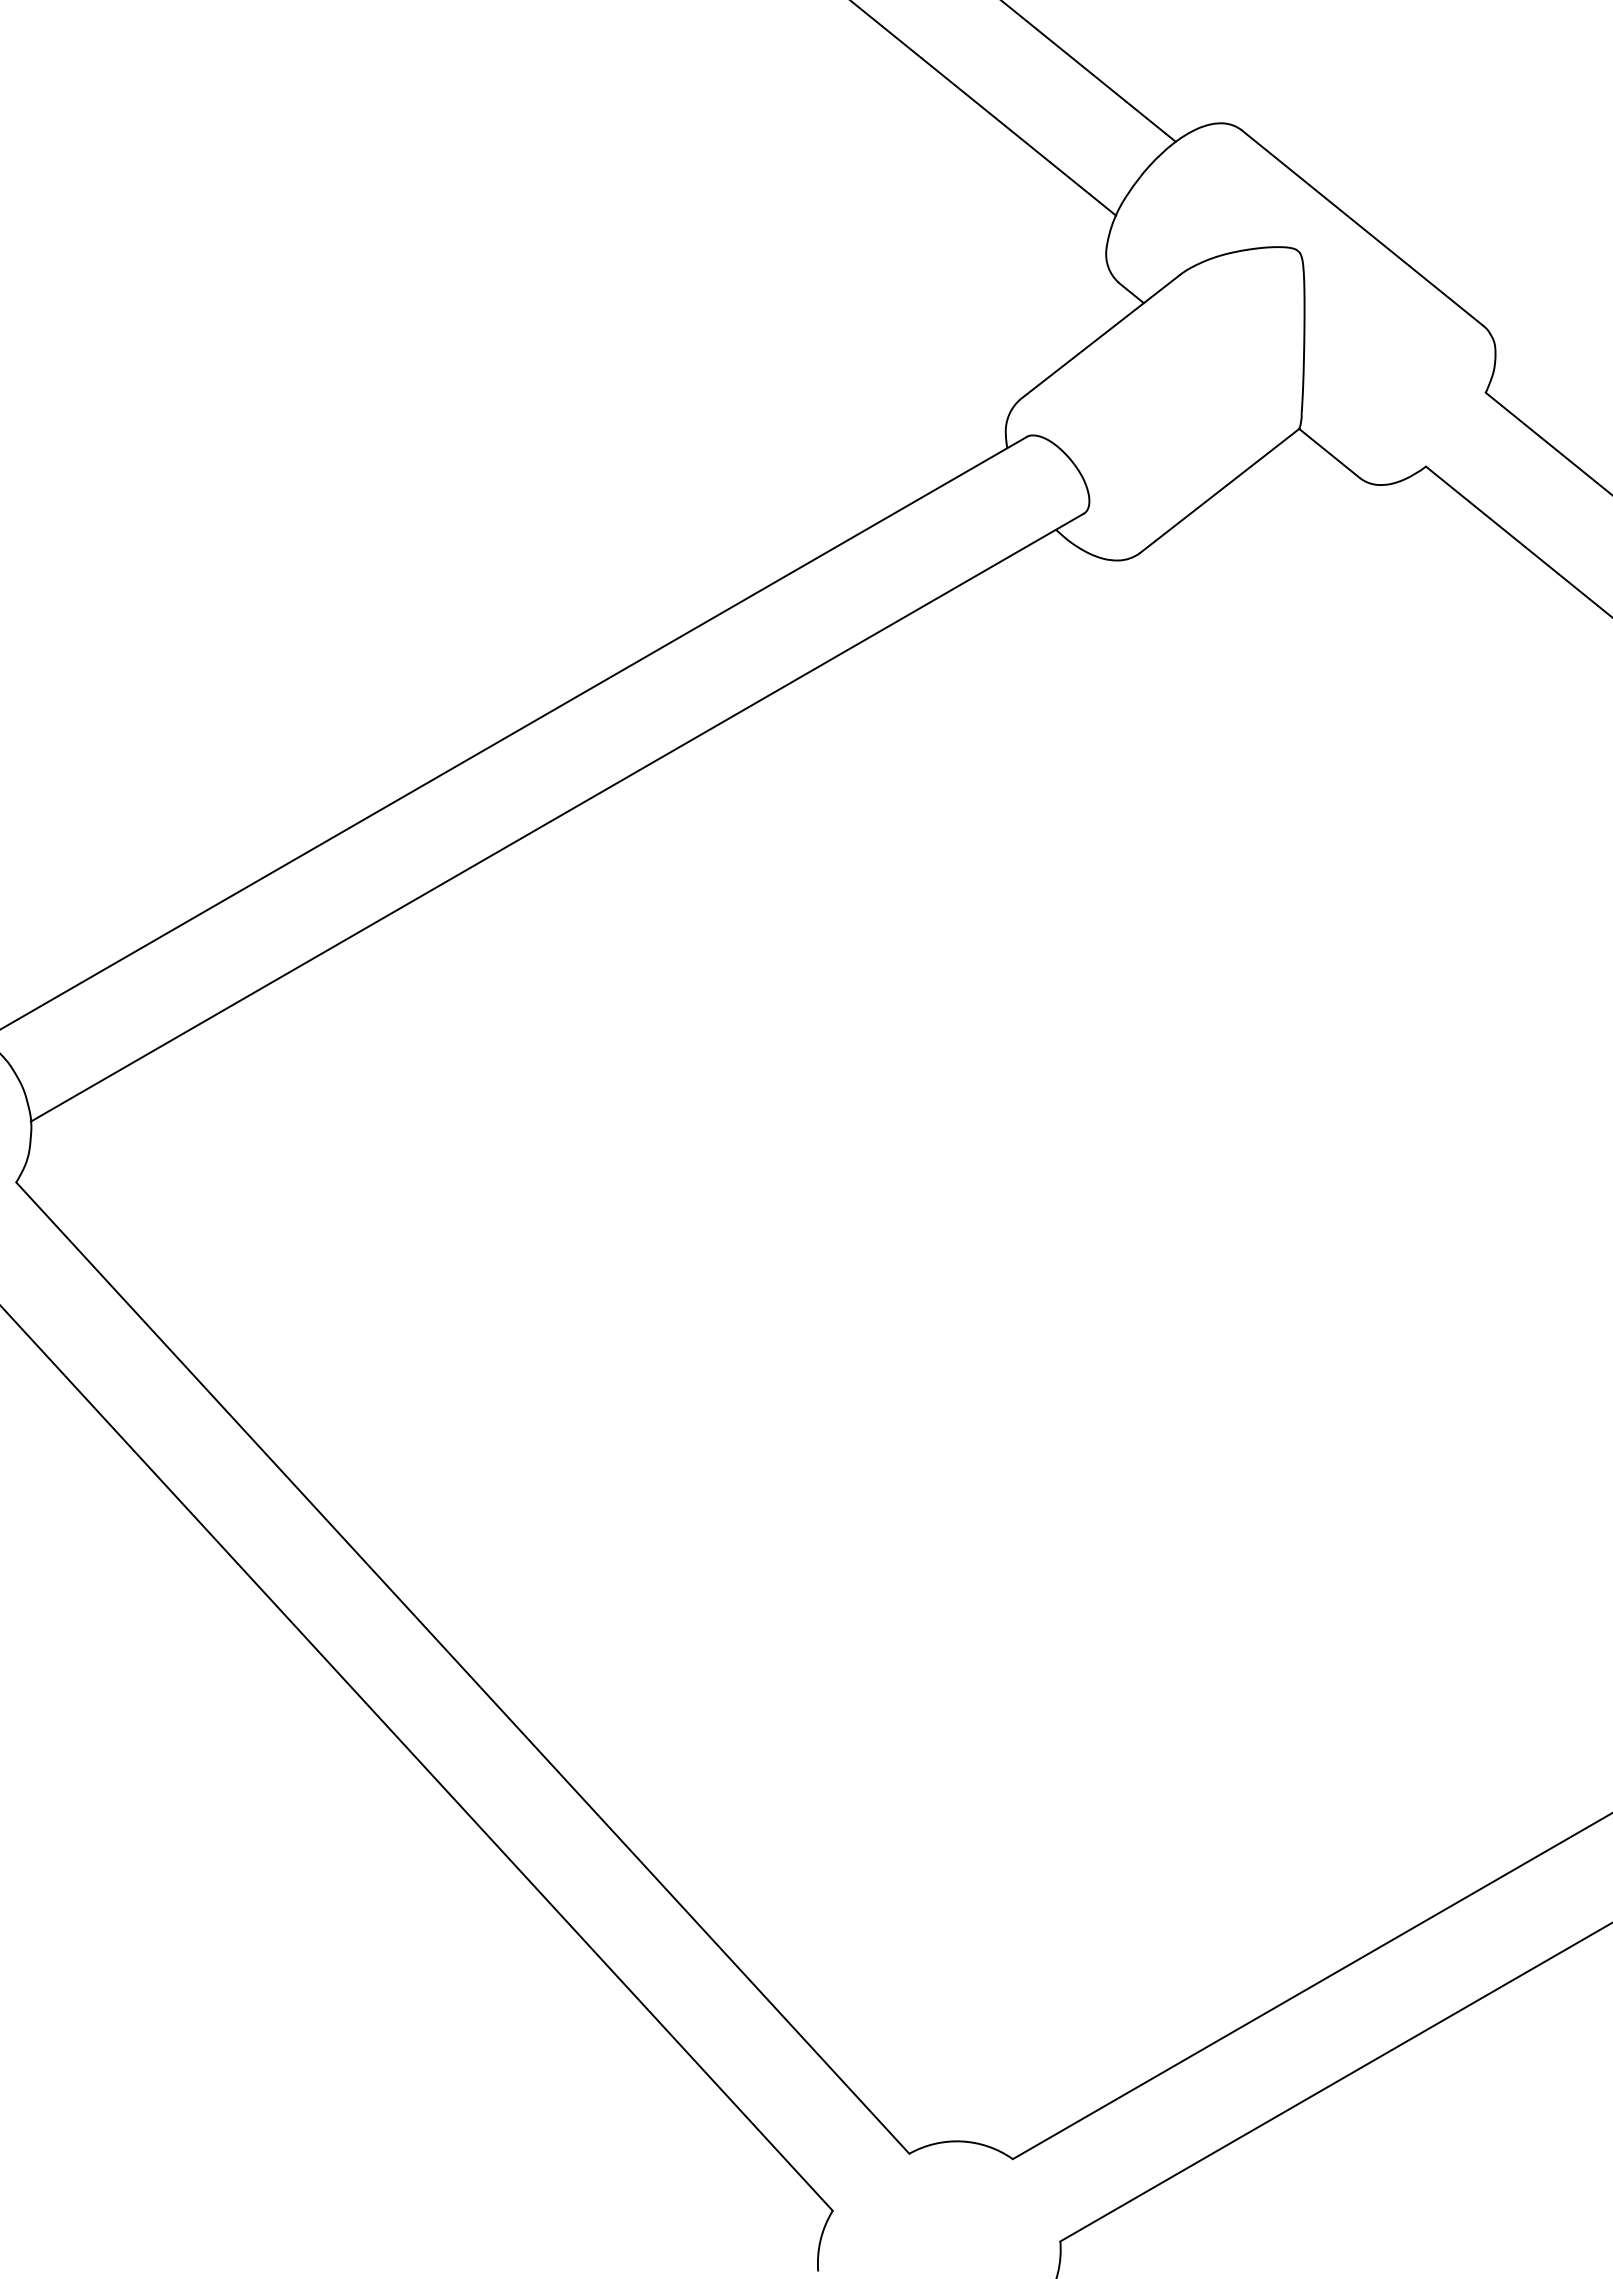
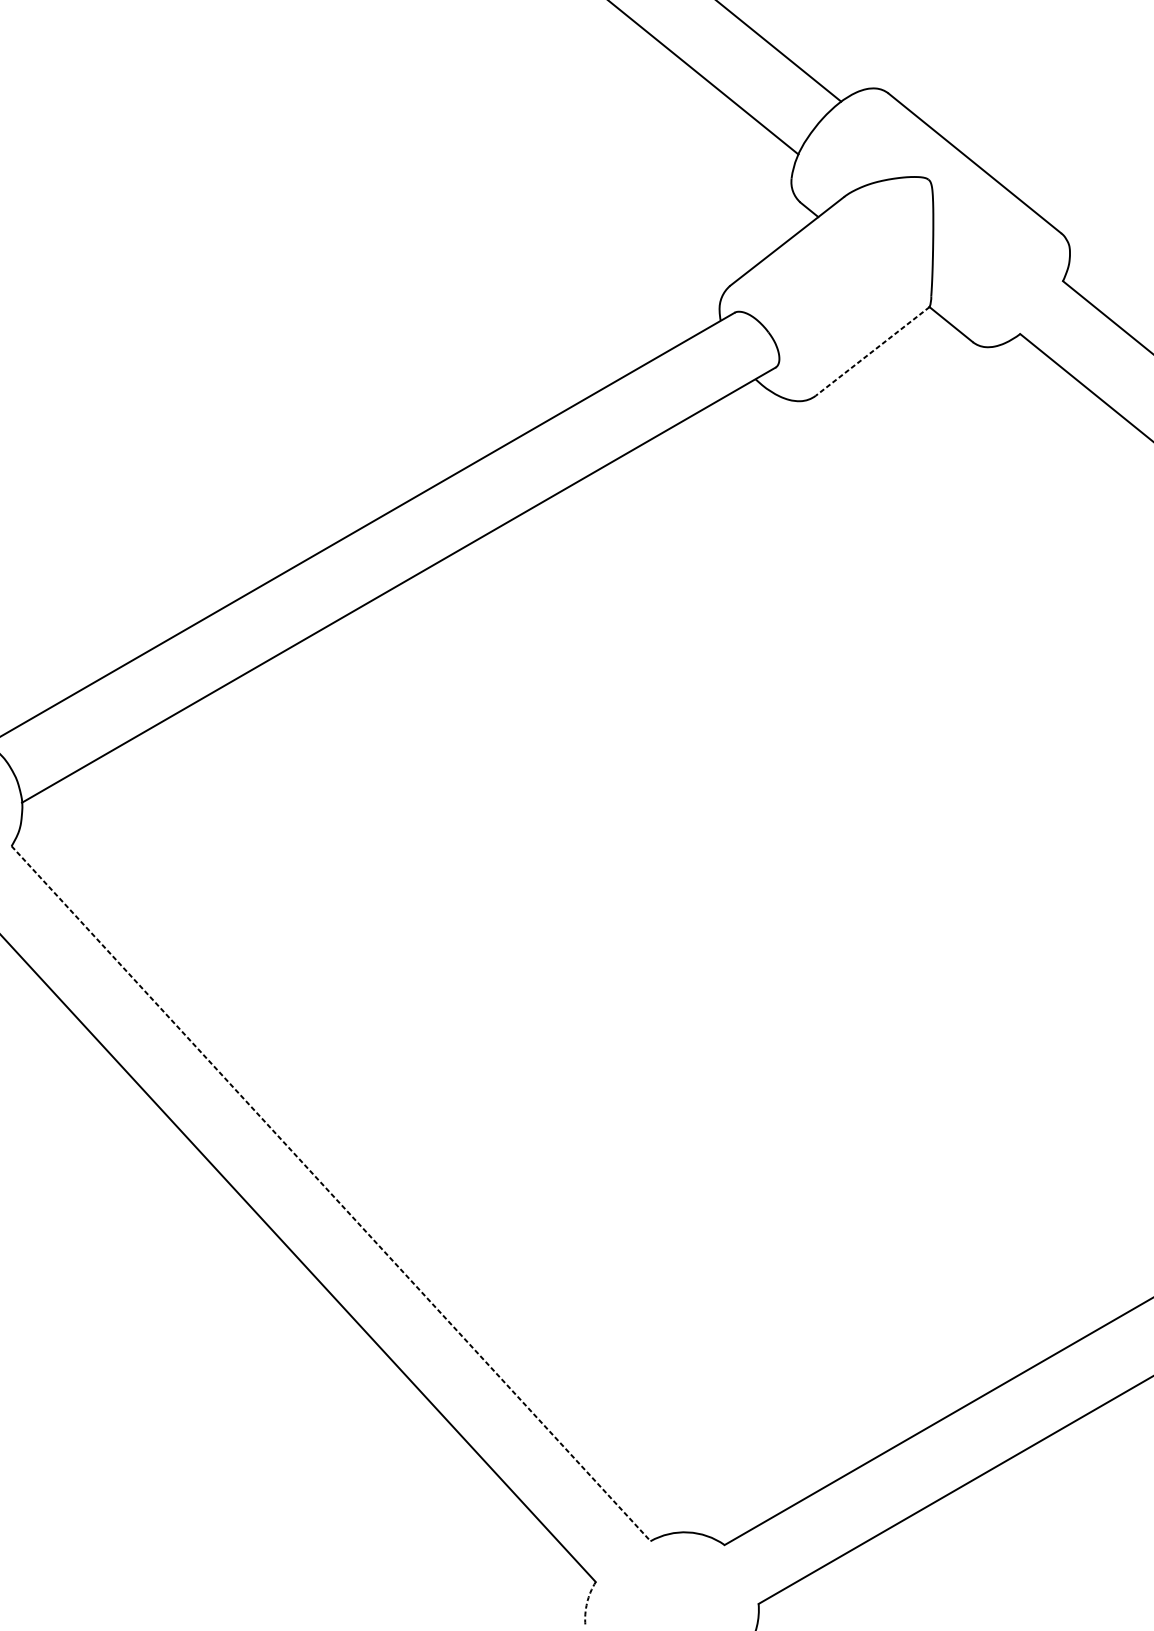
line: (1219, 490) -> (872, 351), solid -> dashed
line: (462, 1668) -> (330, 1193), solid -> dashed
arc: (820, 2240) -> (587, 1603), solid -> dashed

